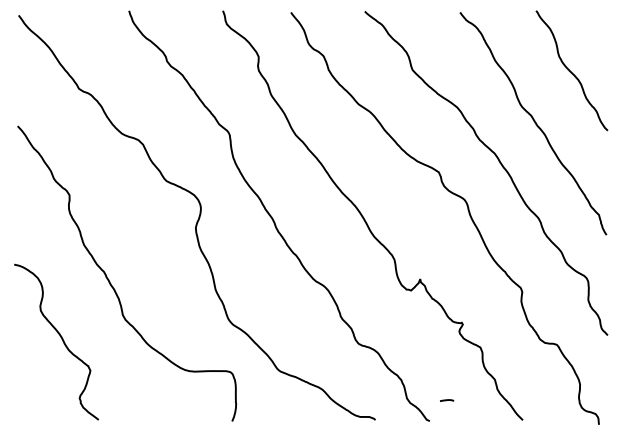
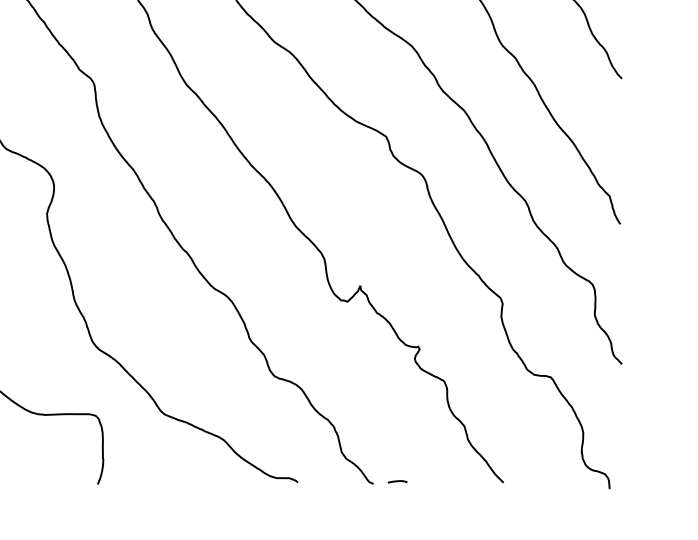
line: (447, 400) -> (398, 481), moved

